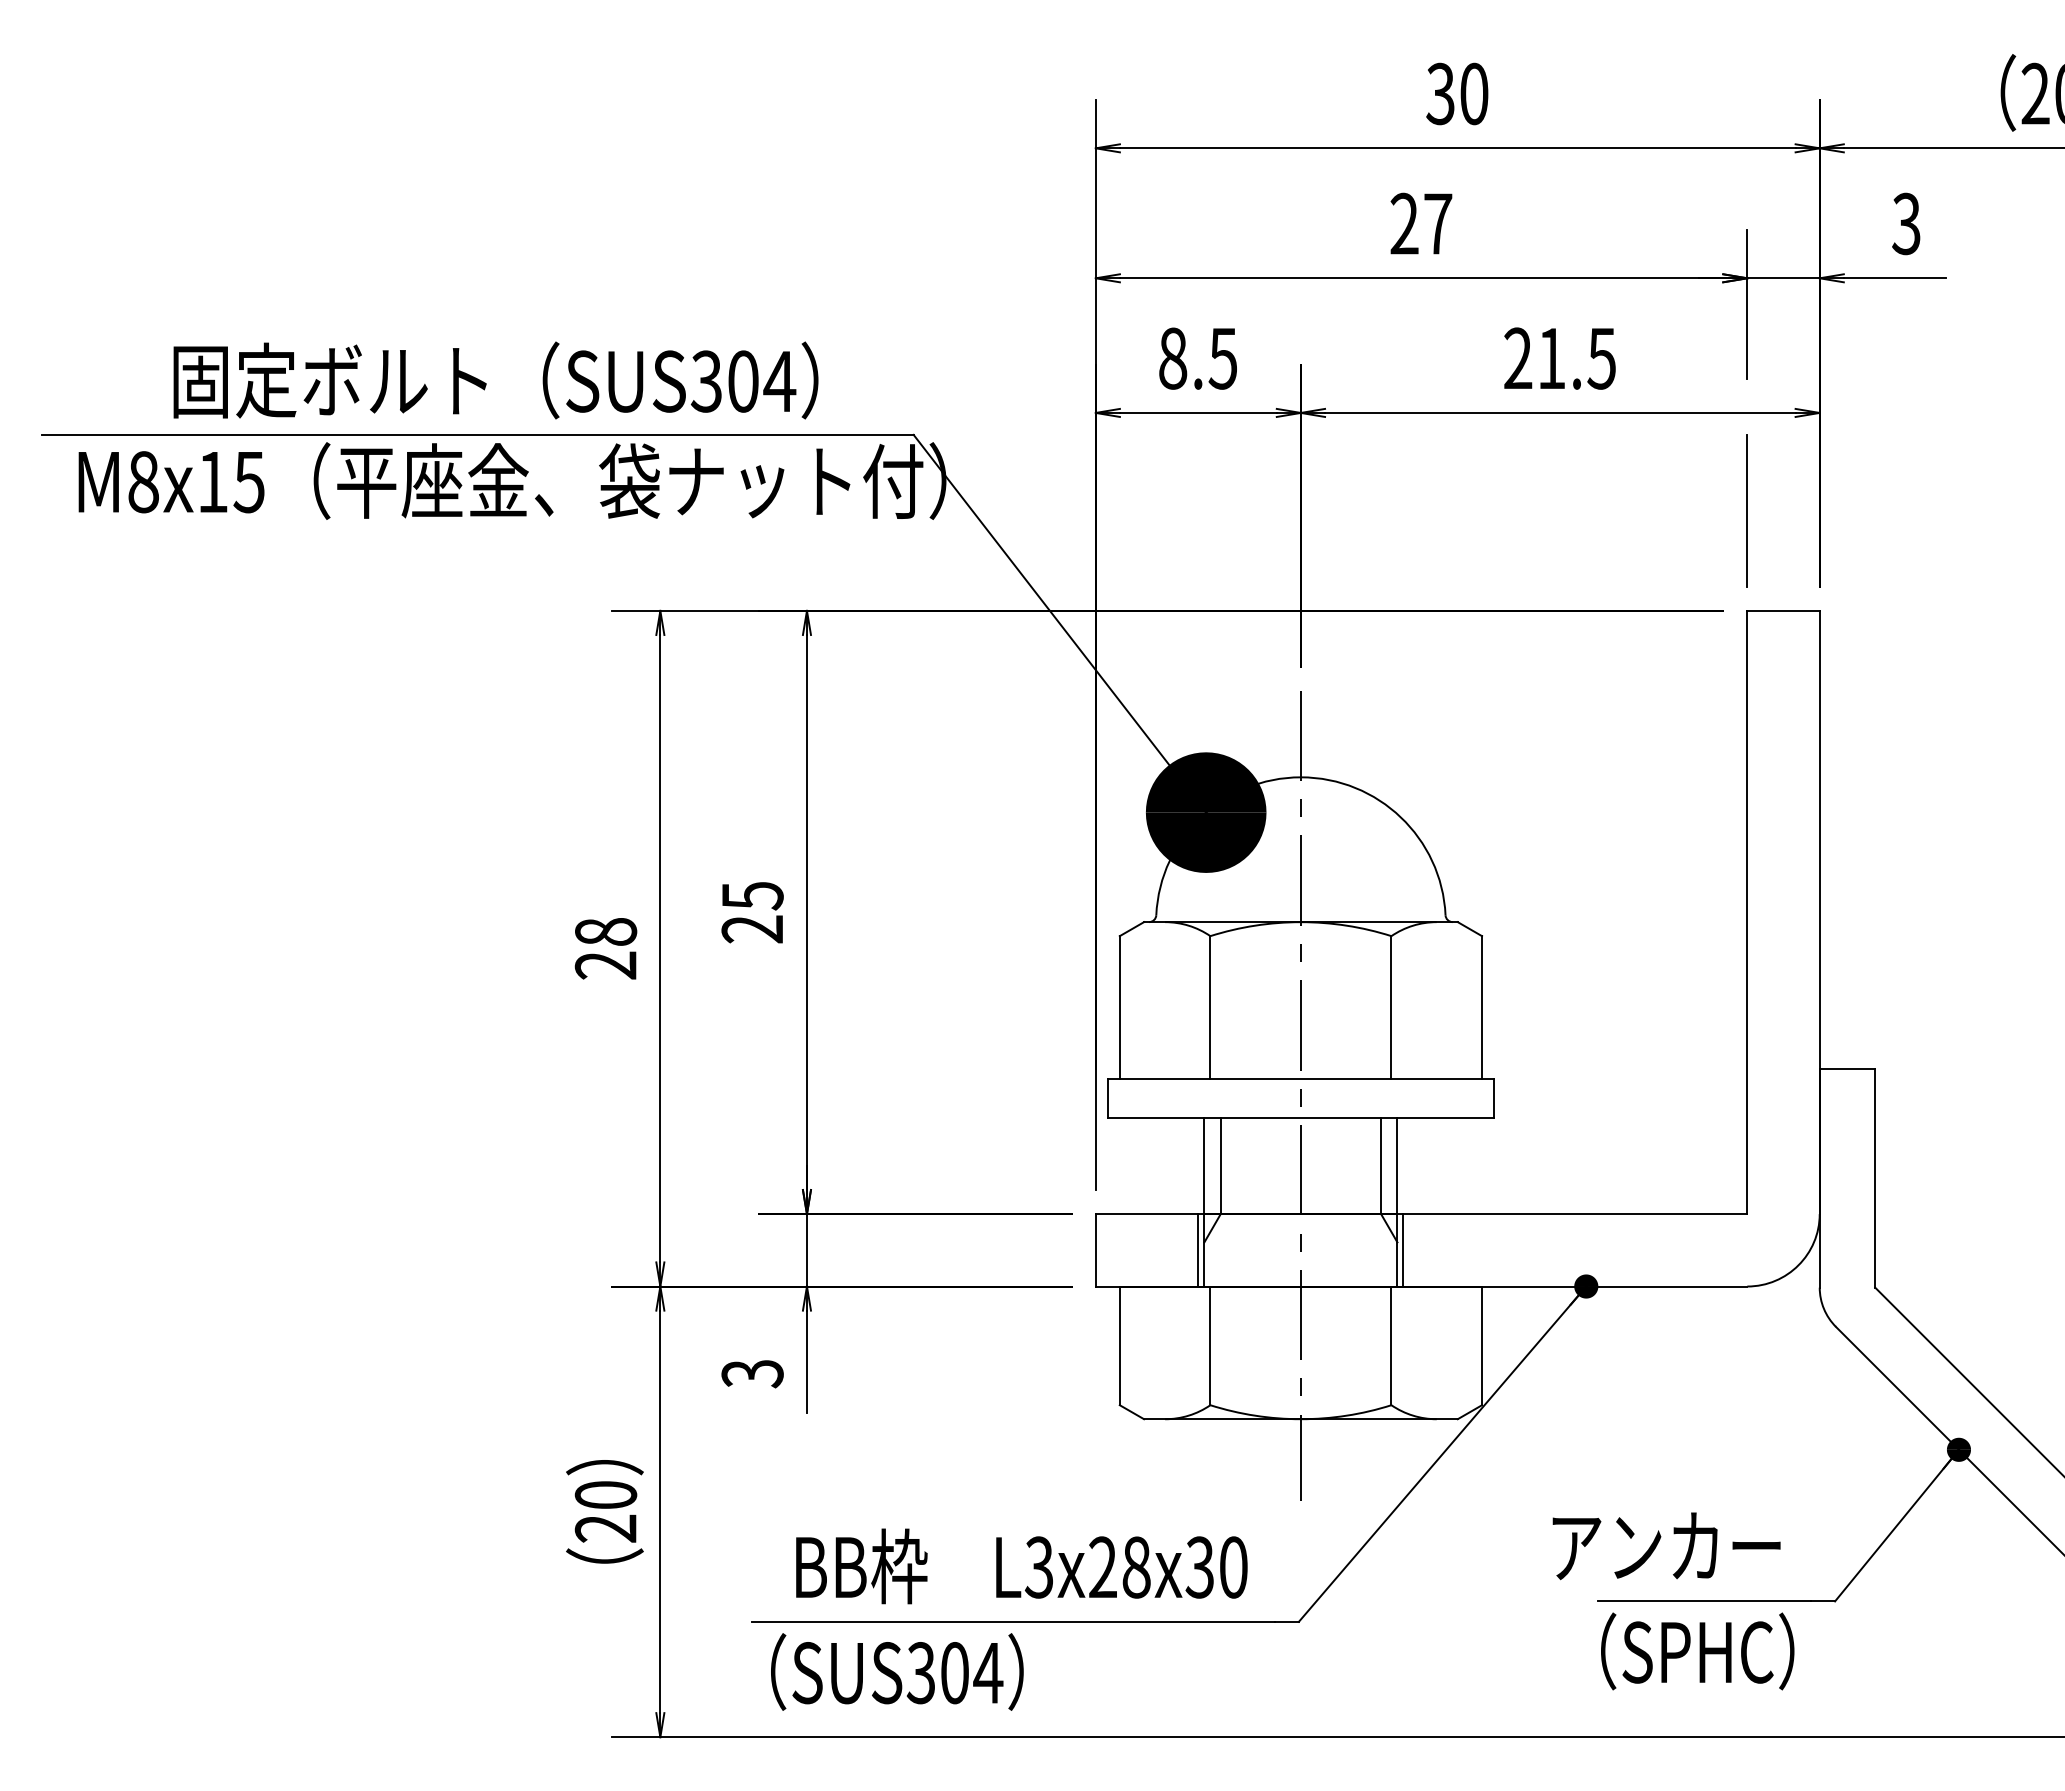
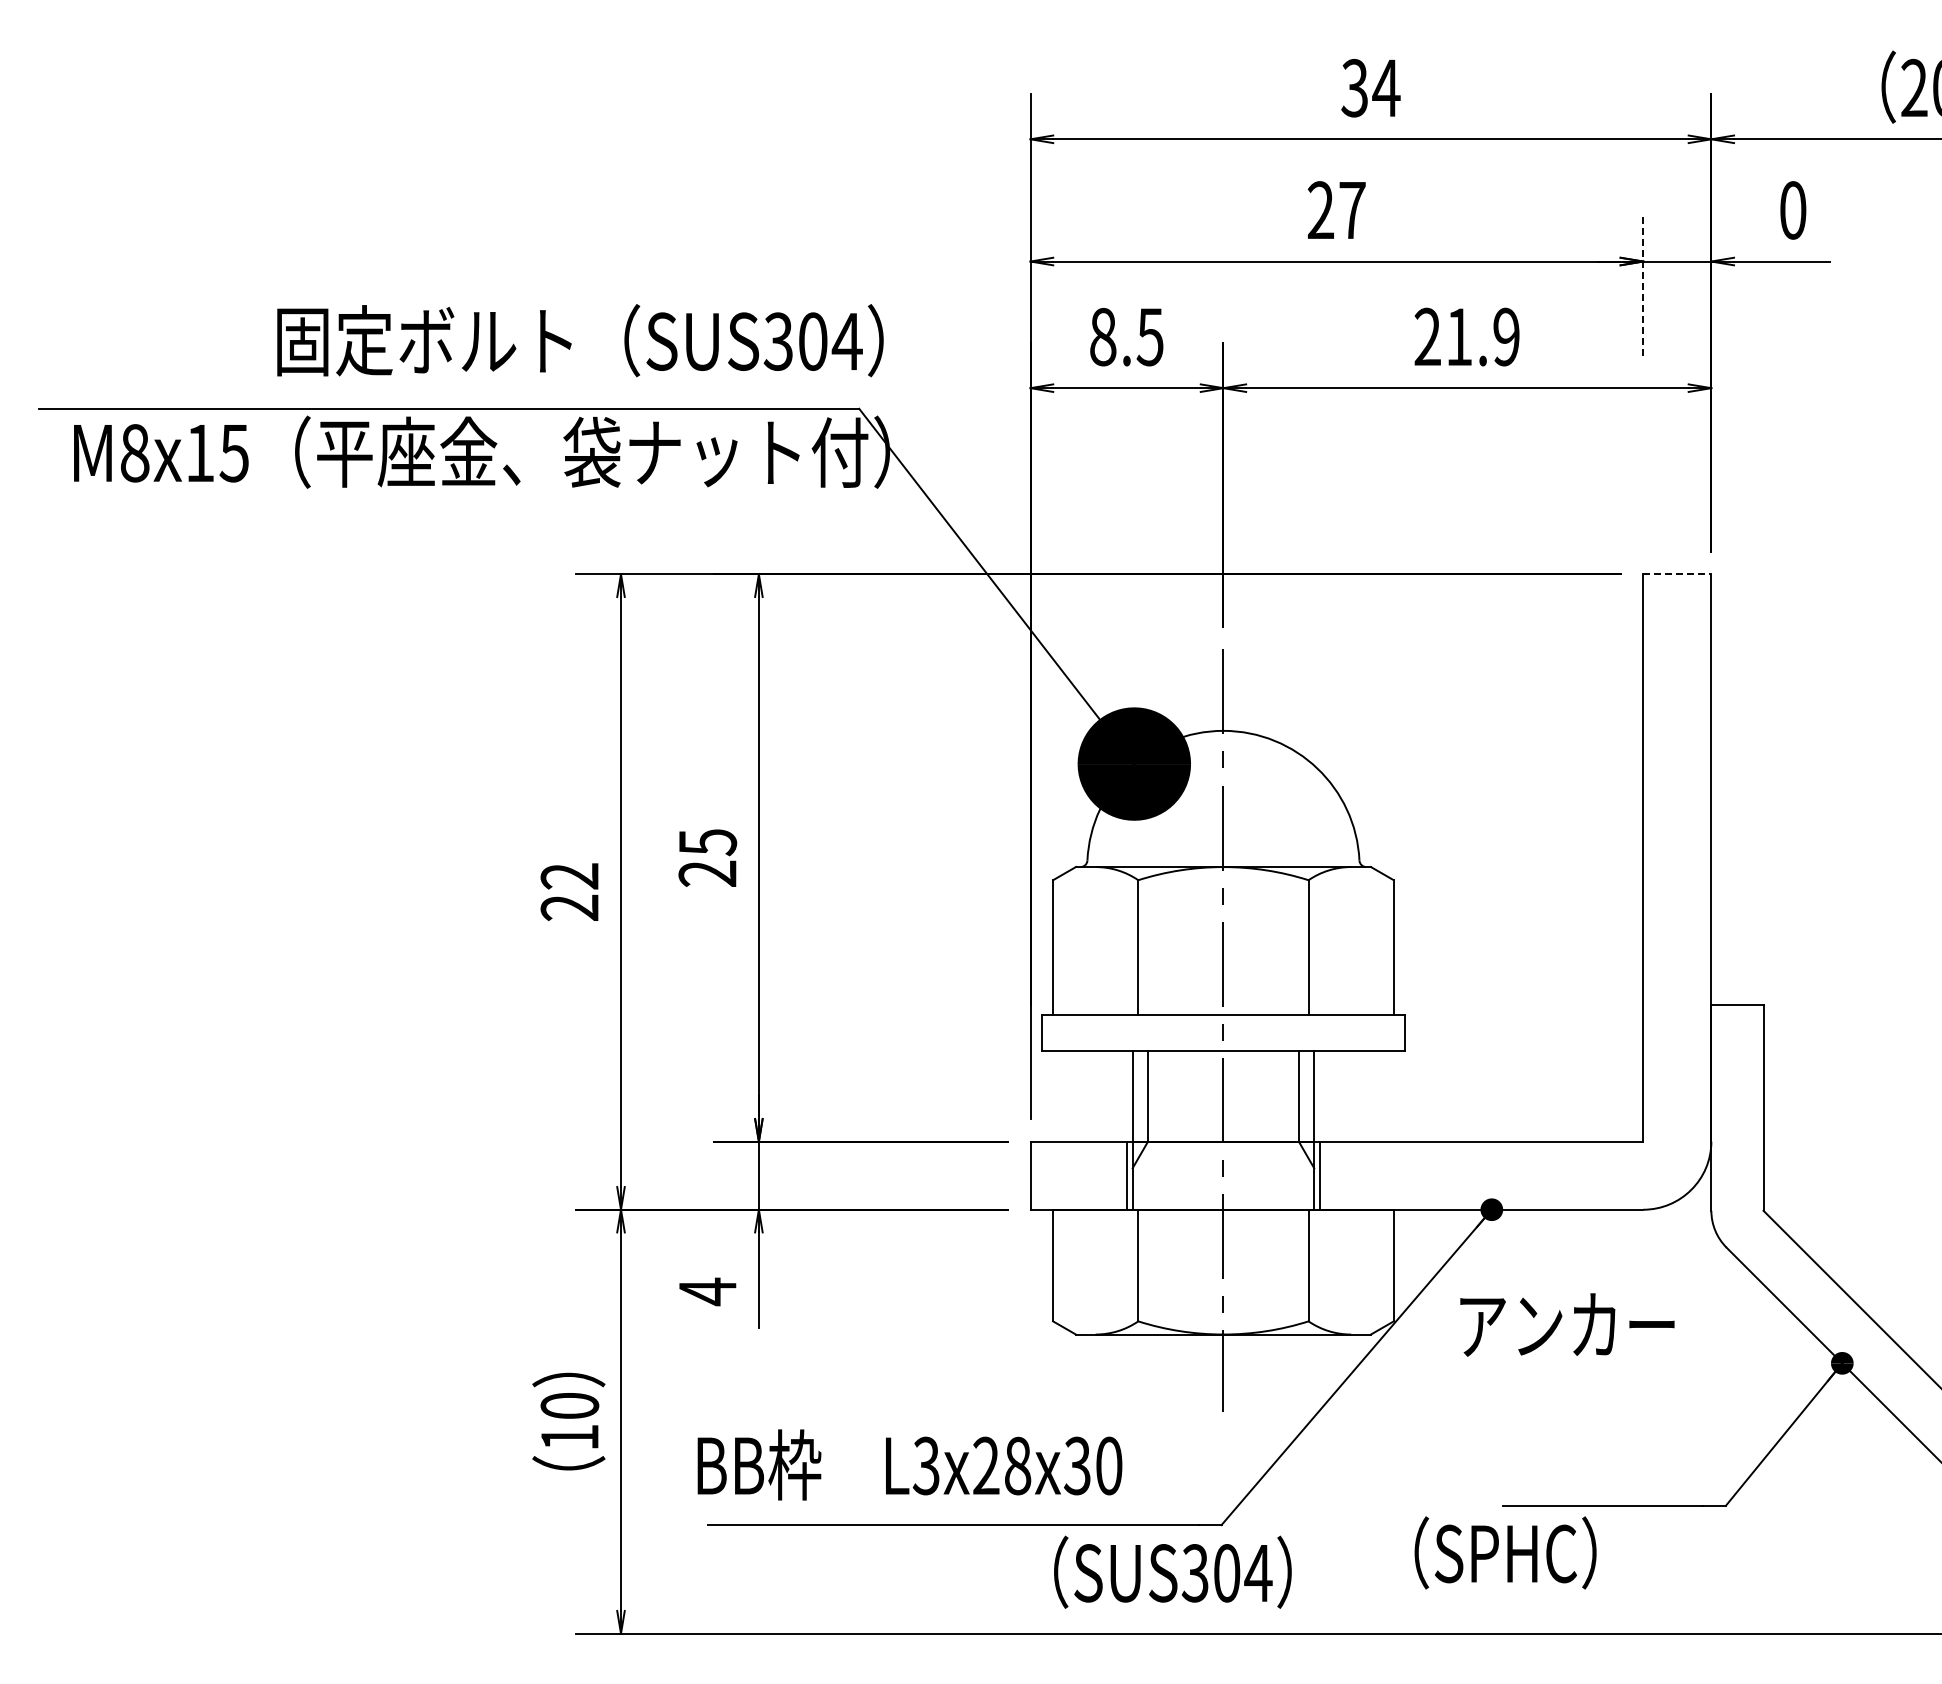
text: (1474, 93) -> (1386, 87), 30 -> 34
text: (1906, 224) -> (1792, 210), 3 -> 0
line: (1747, 303) -> (1643, 285), solid -> dashed
text: (1600, 358) -> (1505, 336), 21.5 -> 21.9
text: (496, 380) -> (580, 340), moved
line: (1747, 510) -> (1643, 479), removed
line: (1783, 611) -> (1677, 574), solid -> dashed
text: (605, 932) -> (569, 876), 28 -> 22
text: (752, 1373) -> (707, 1291), 3 -> 4
text: (605, 1528) -> (569, 1437), 20 -> 10
text: (1666, 1545) -> (1567, 1324), moved
text: (1021, 1565) -> (909, 1464), moved
text: (1697, 1650) -> (1505, 1552), moved
text: (896, 1671) -> (1172, 1571), moved

